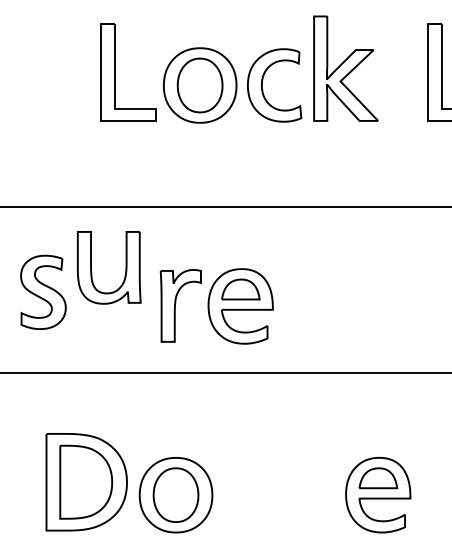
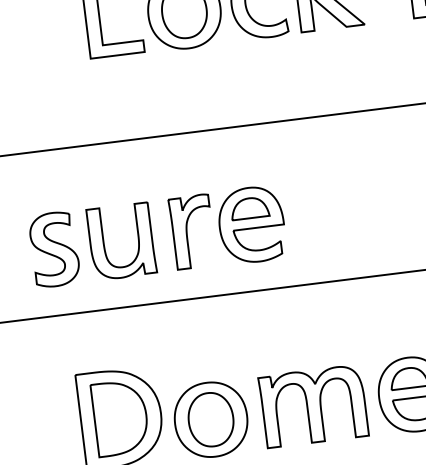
part: (125, 267) -> (137, 239), moved
part: (43, 291) -> (54, 248), moved
part: (279, 494) -> (313, 406), added

